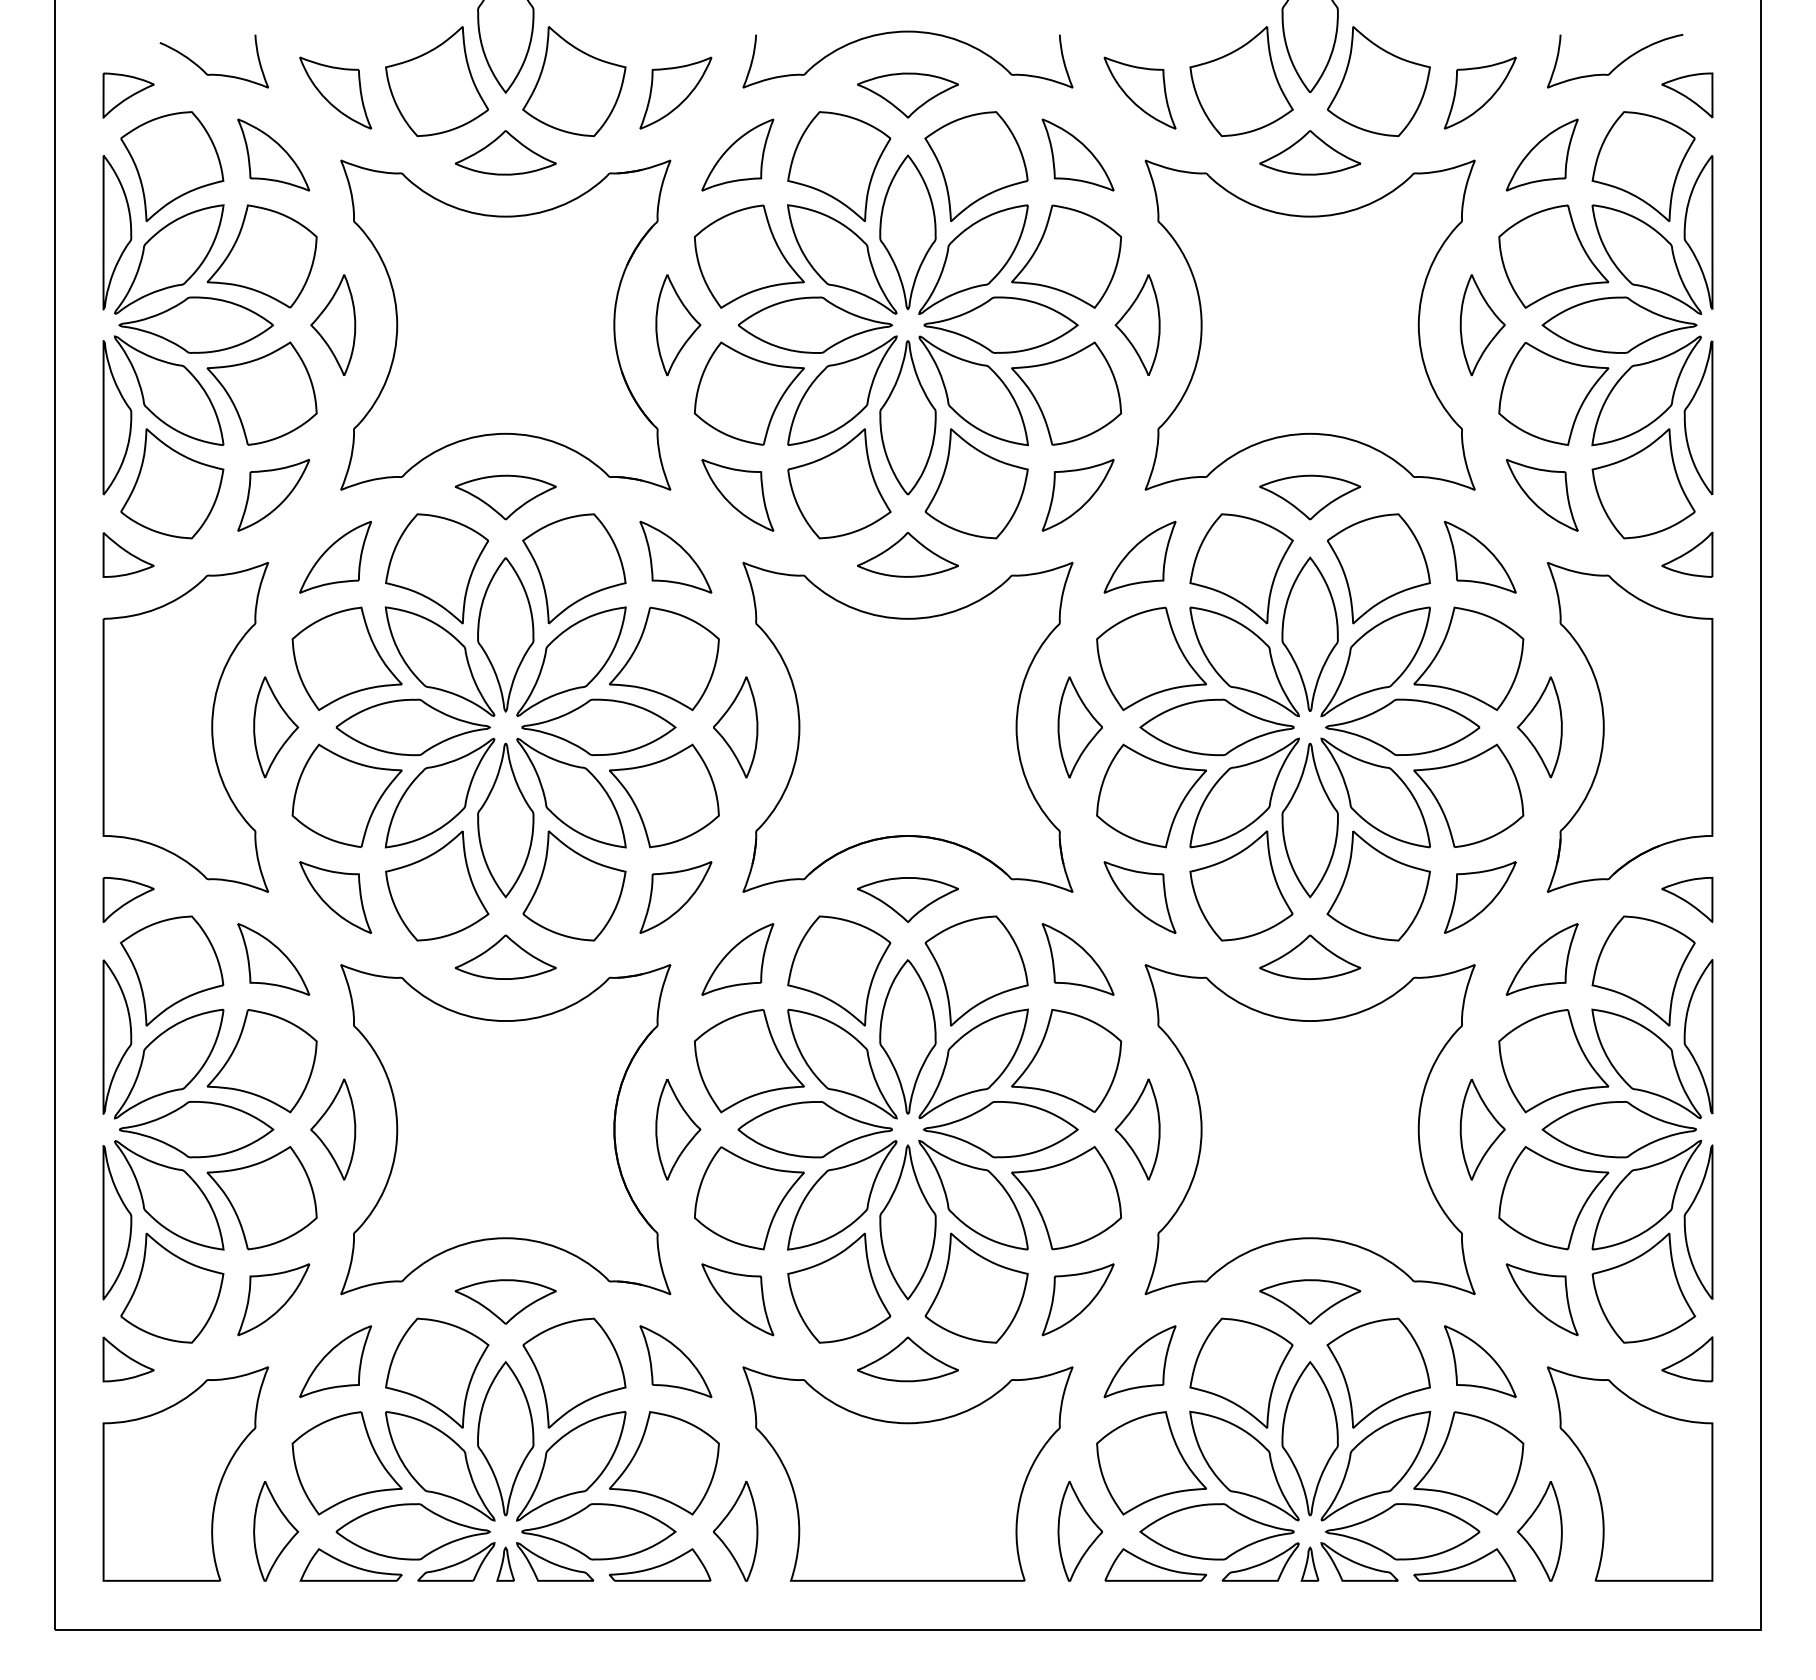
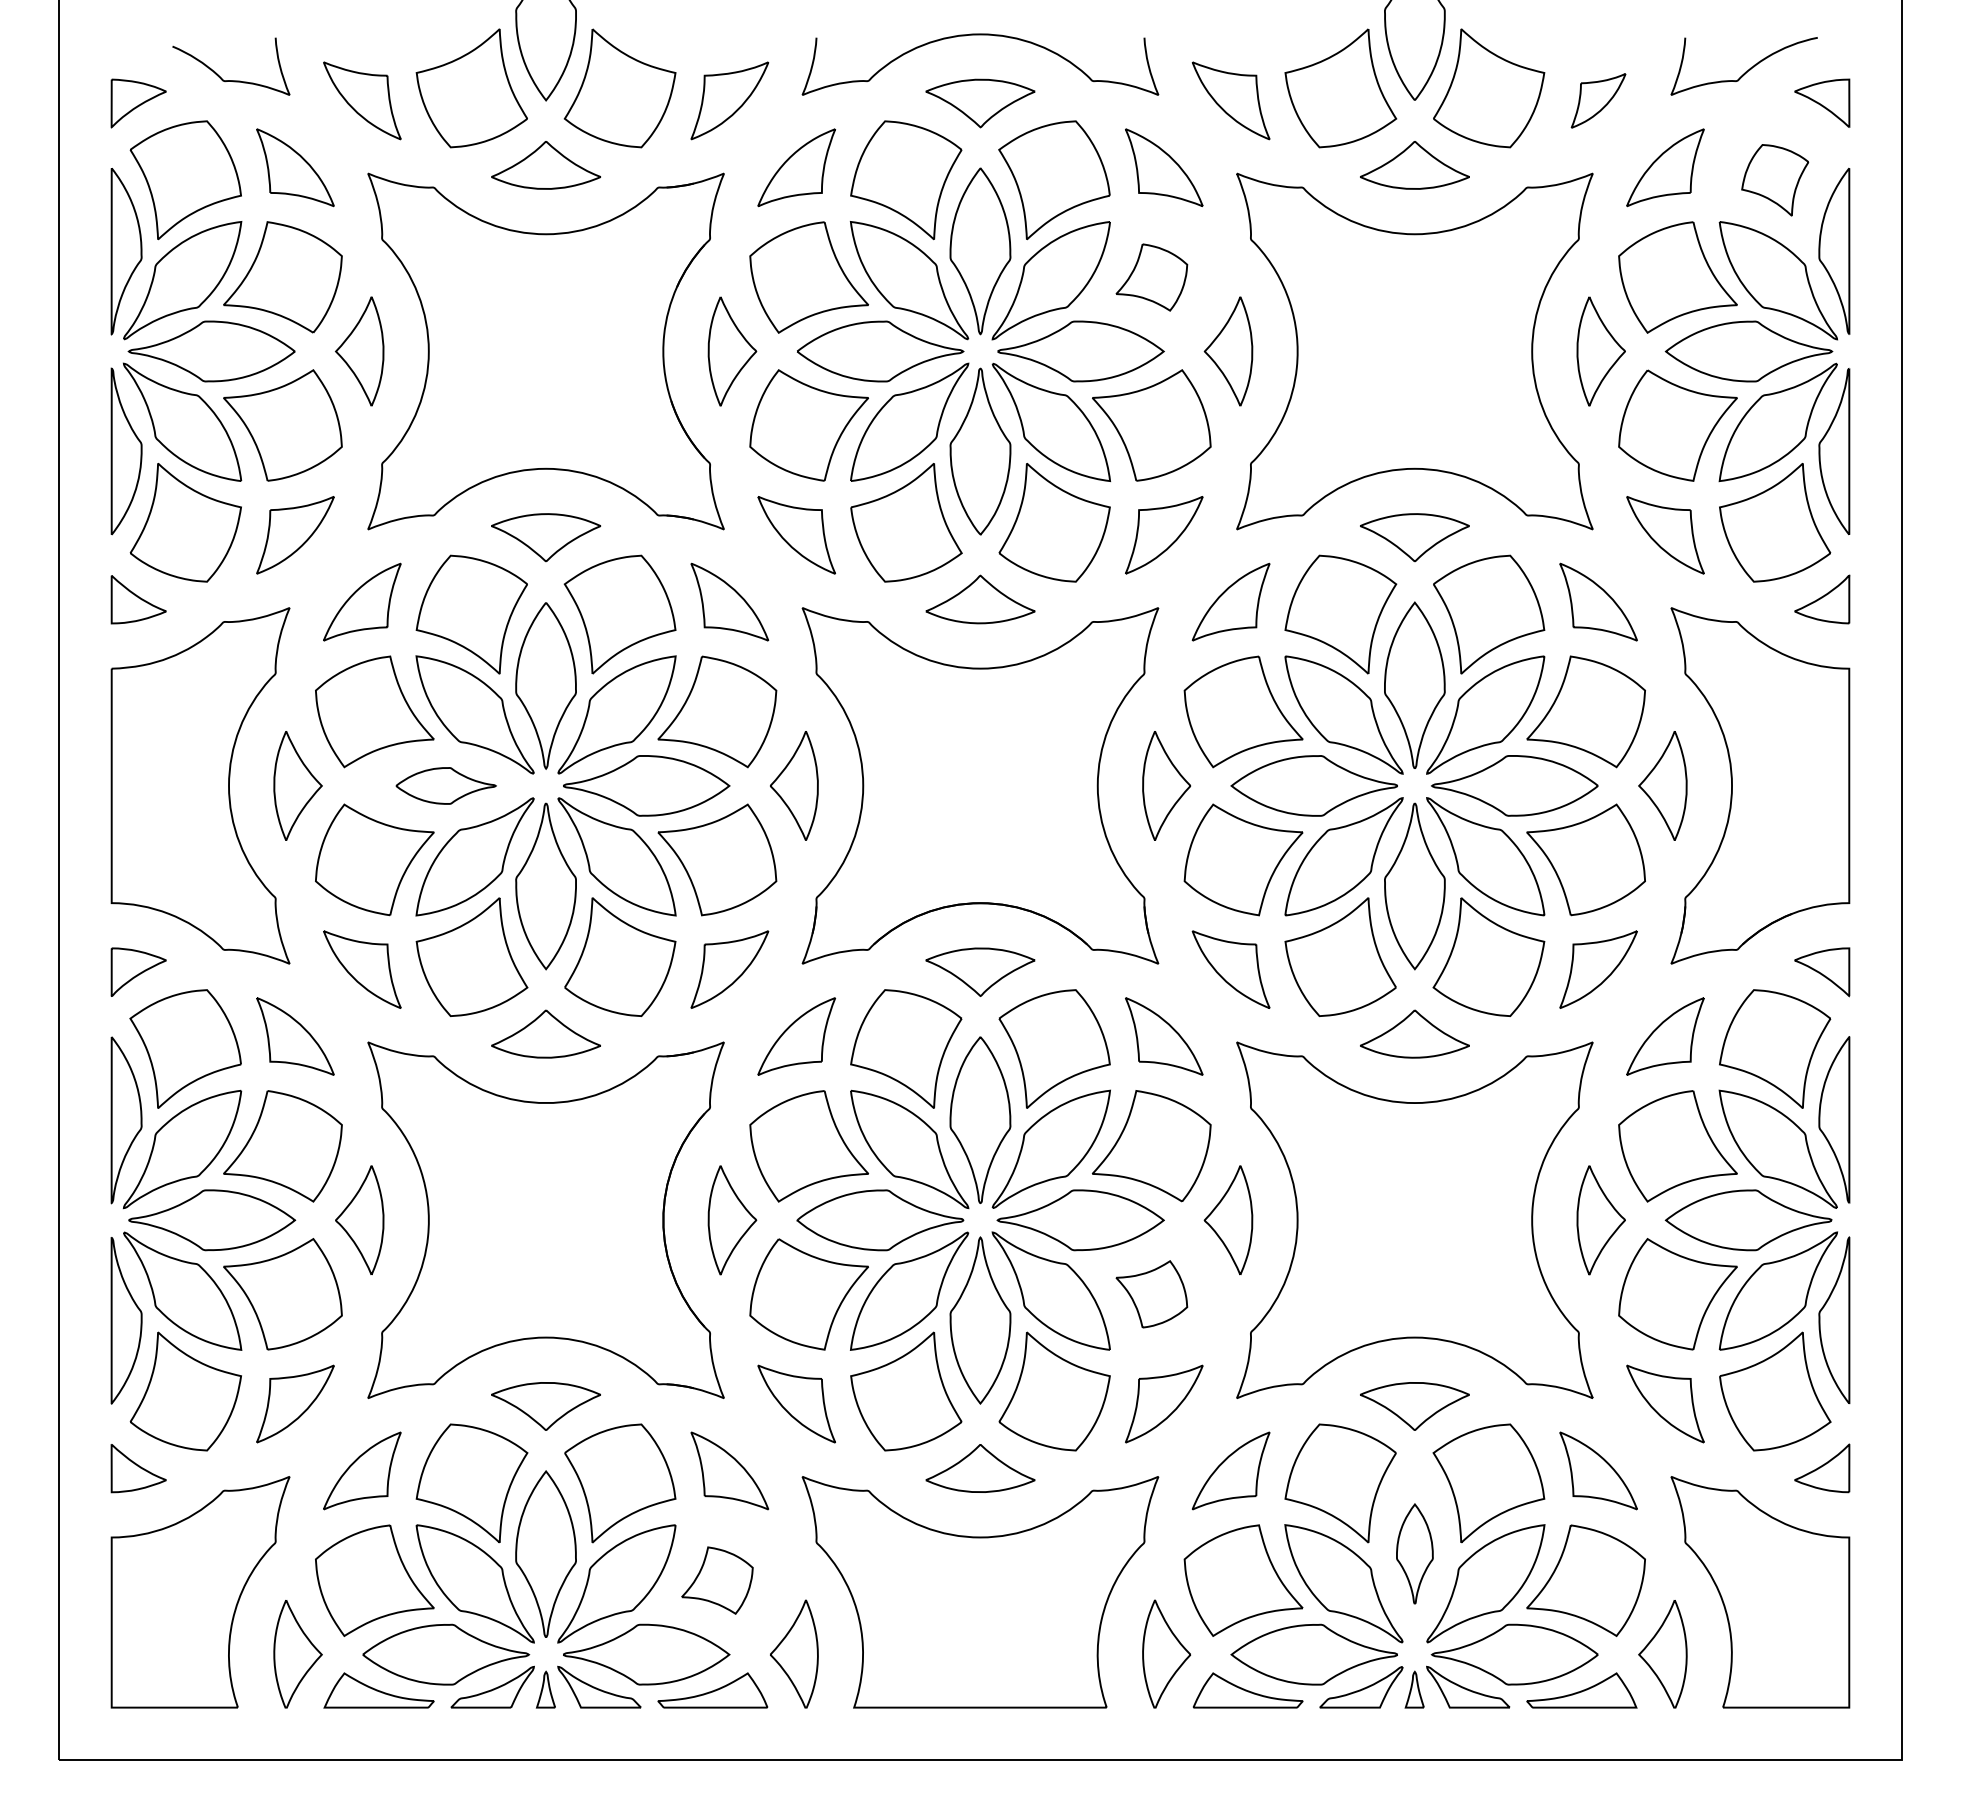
part: (1480, 92) -> (1598, 100), size x0.7
part: (1644, 166) -> (1775, 180), size x0.6
part: (1066, 256) -> (1151, 277), size x0.6
part: (412, 727) -> (445, 785), size x0.6
part: (1066, 1198) -> (1151, 1294), size x0.6
part: (1309, 1438) -> (1414, 1553), size x0.6
part: (664, 1463) -> (717, 1580), size x0.6

